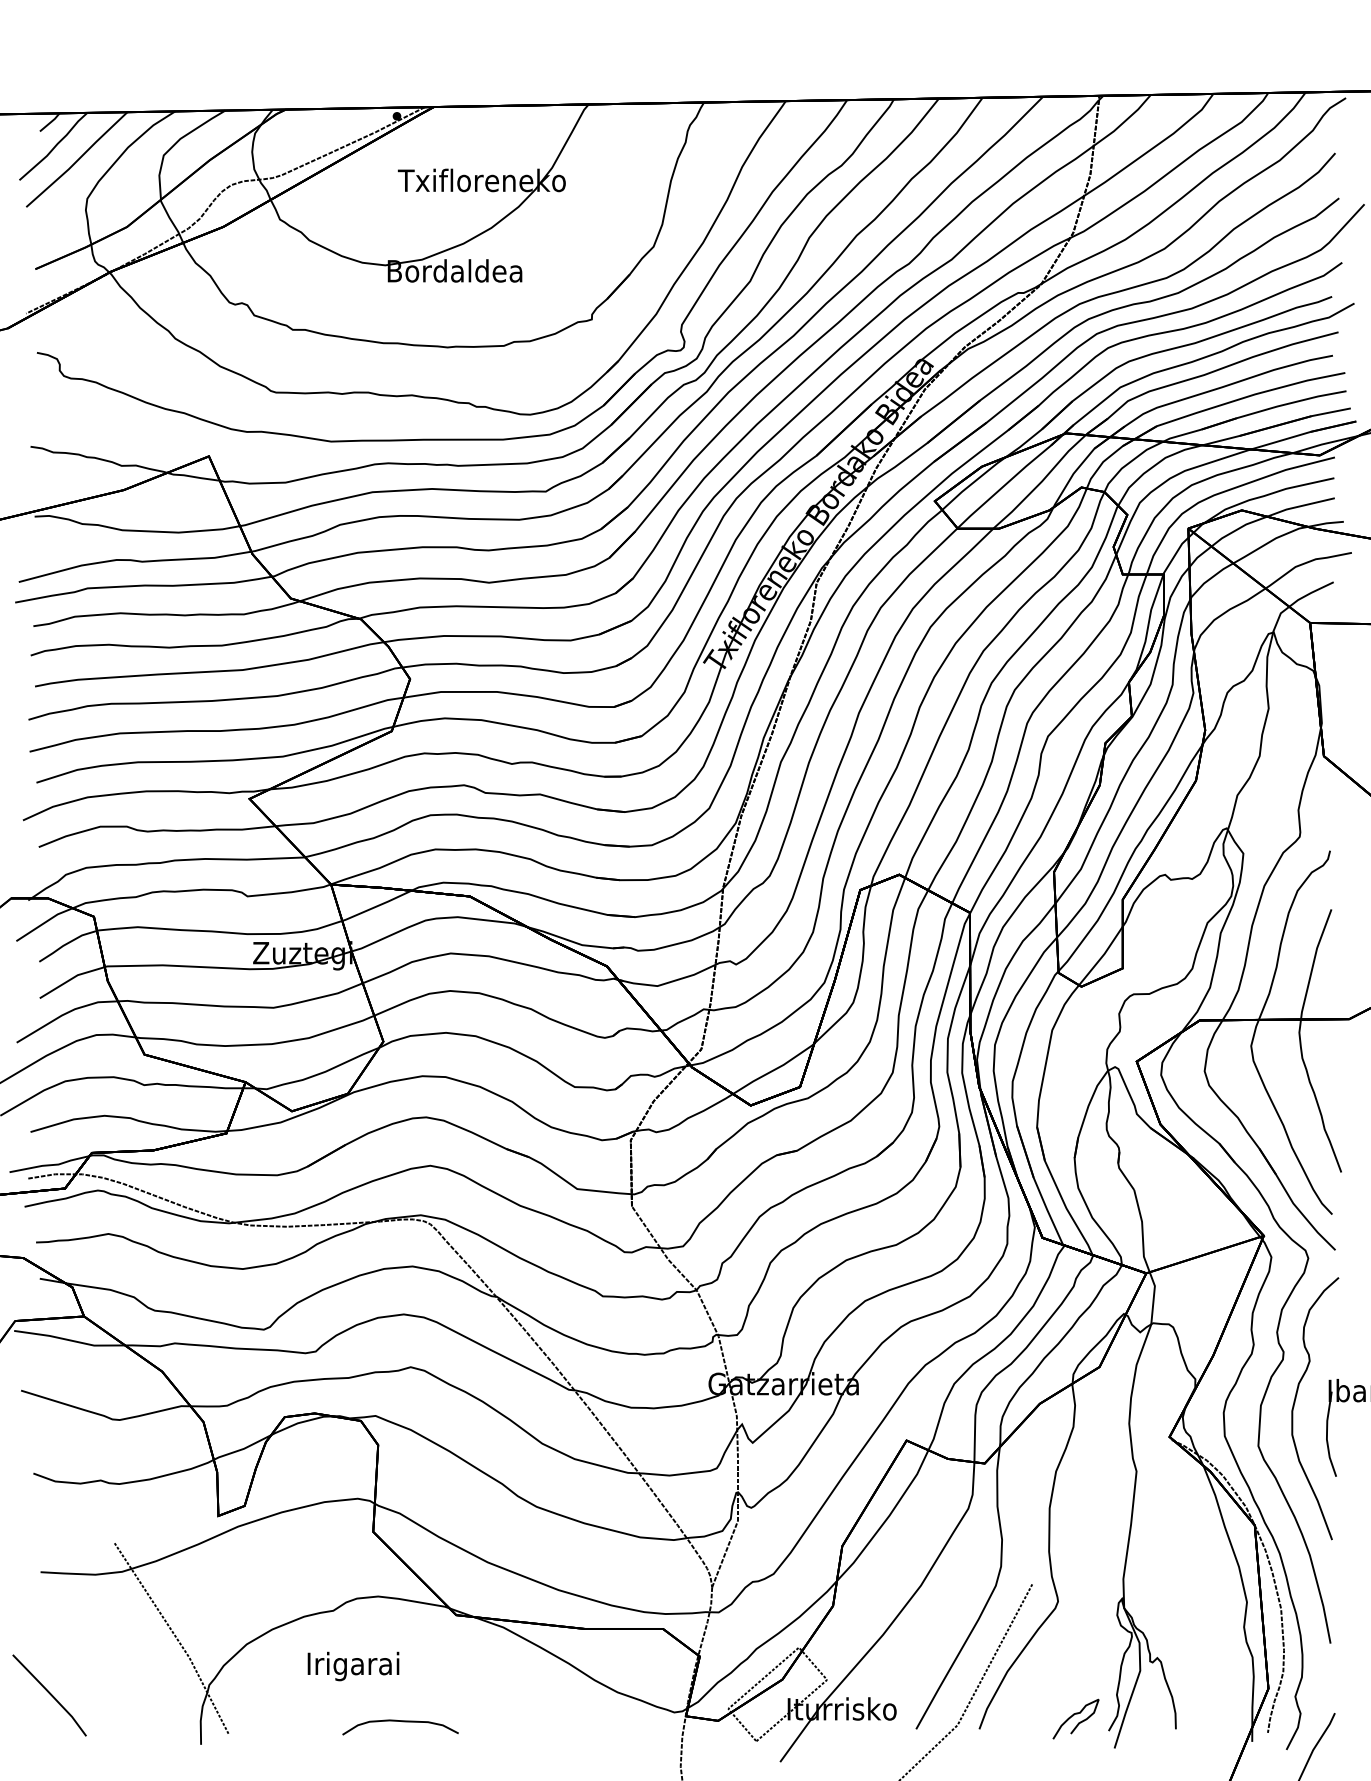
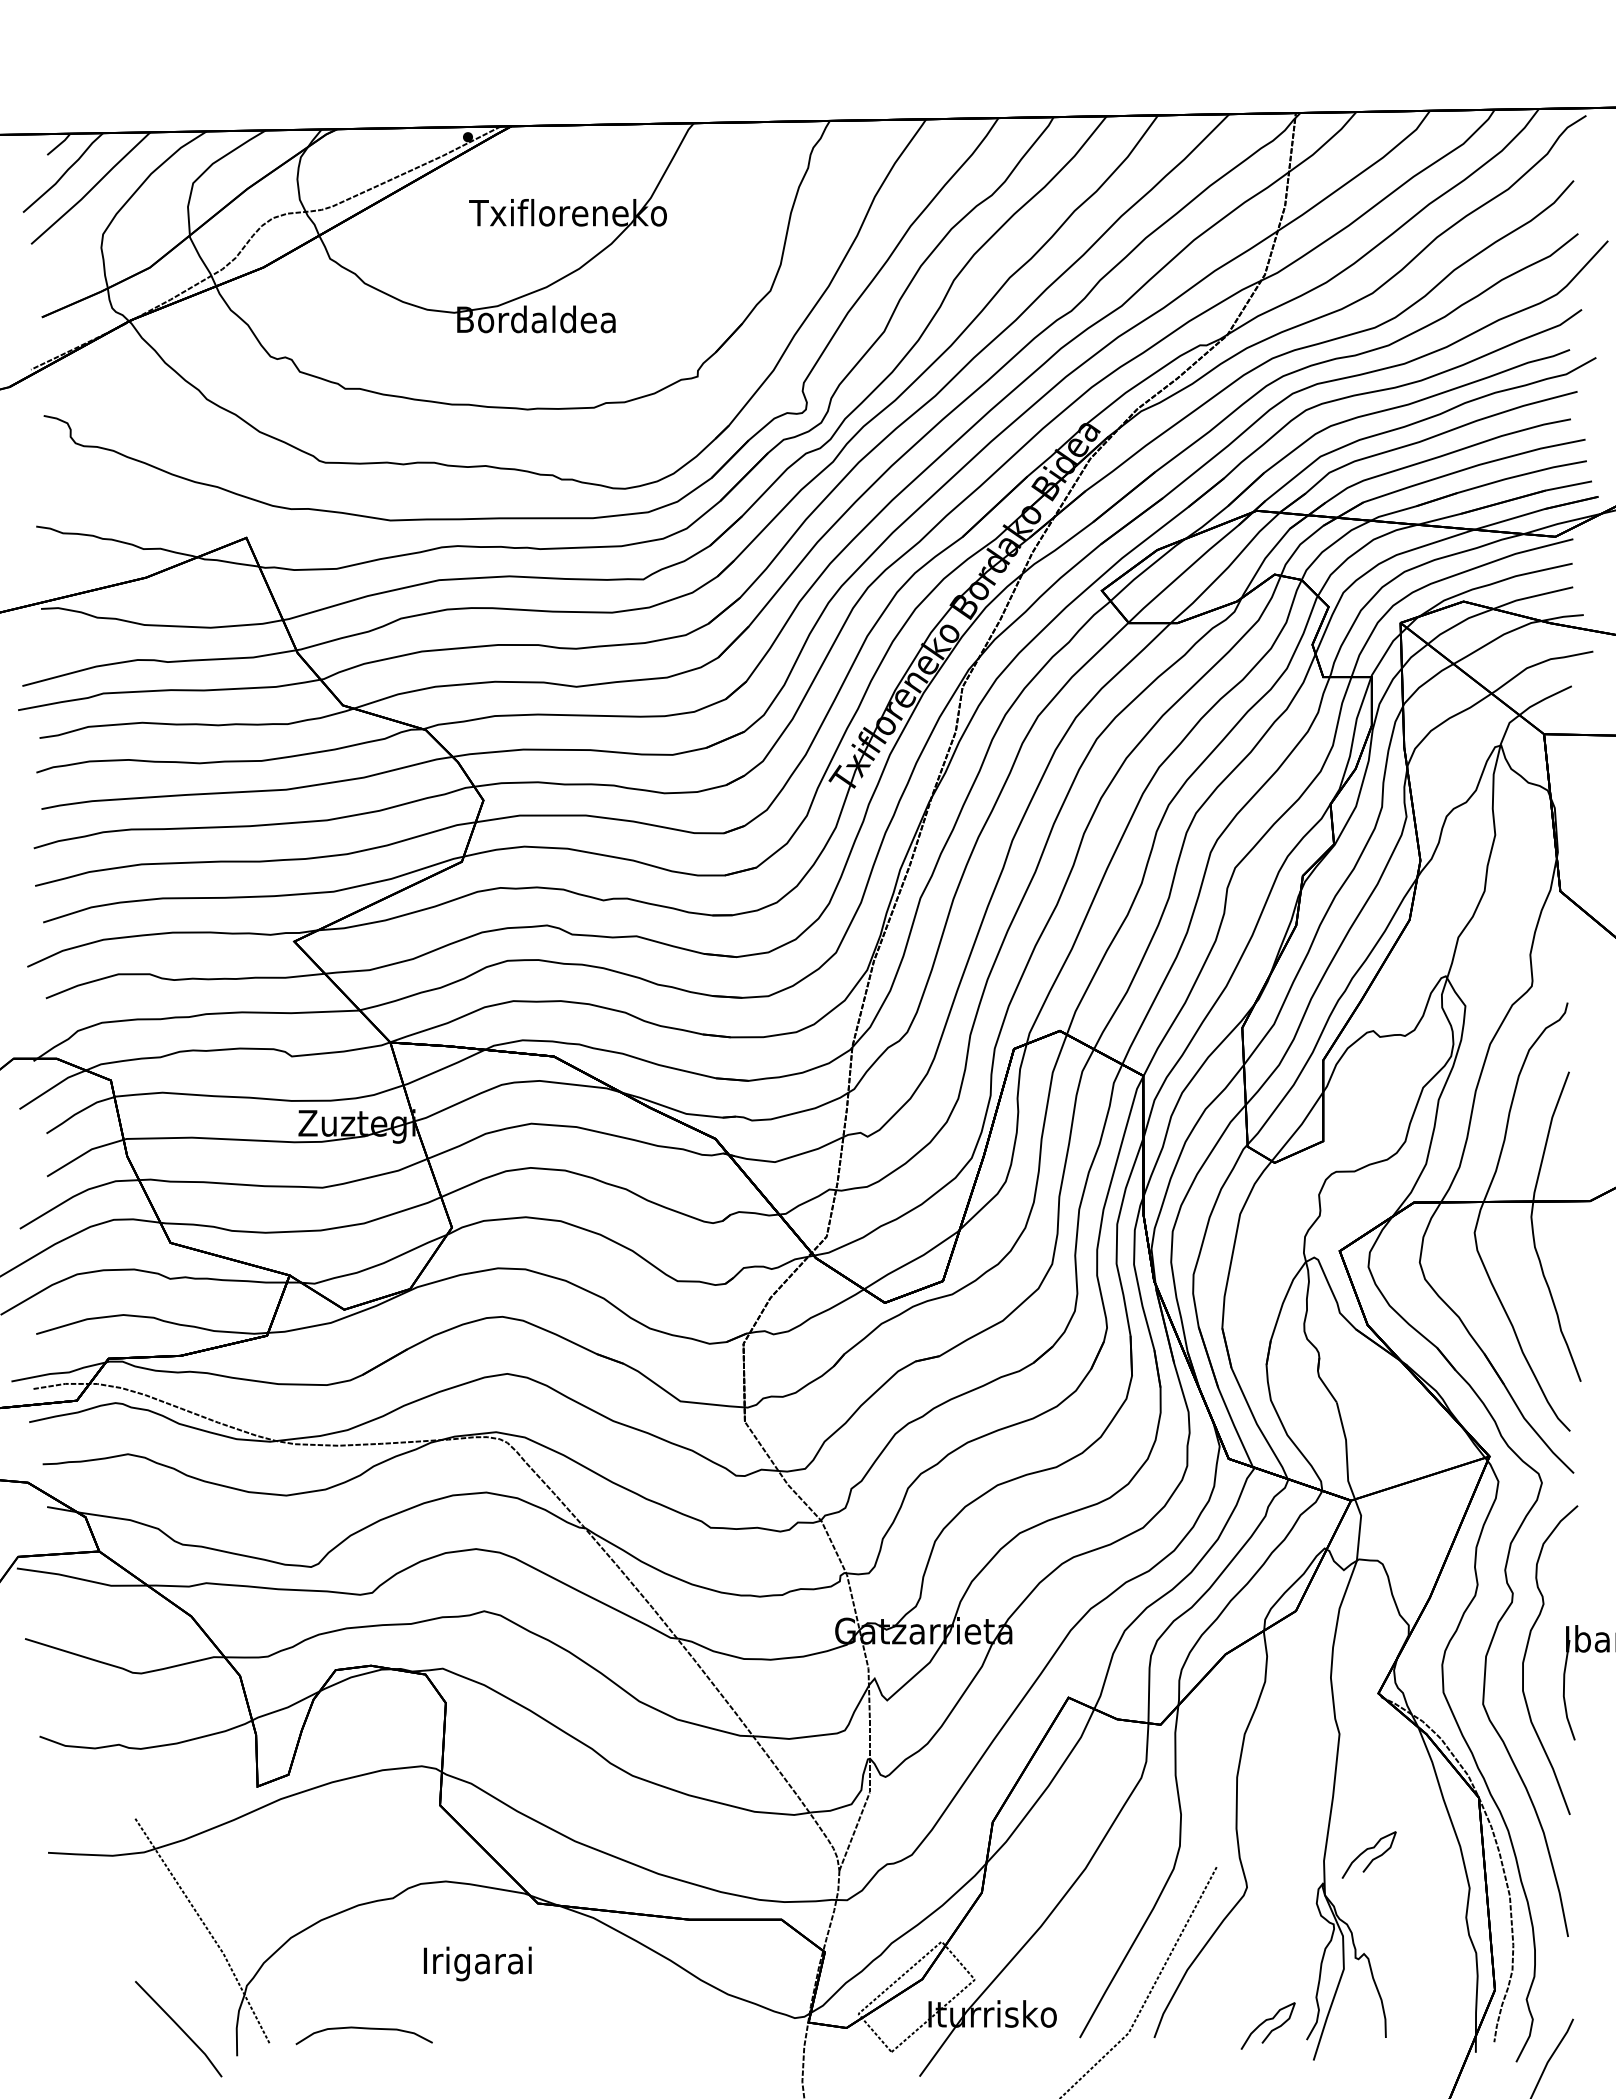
curve: (1160, 1570) -> (1367, 1850), added
text: (353, 1666) -> (477, 1963), moved
line: (50, 1694) -> (179, 2028), moved
curve: (399, 1722) -> (363, 2029), moved

